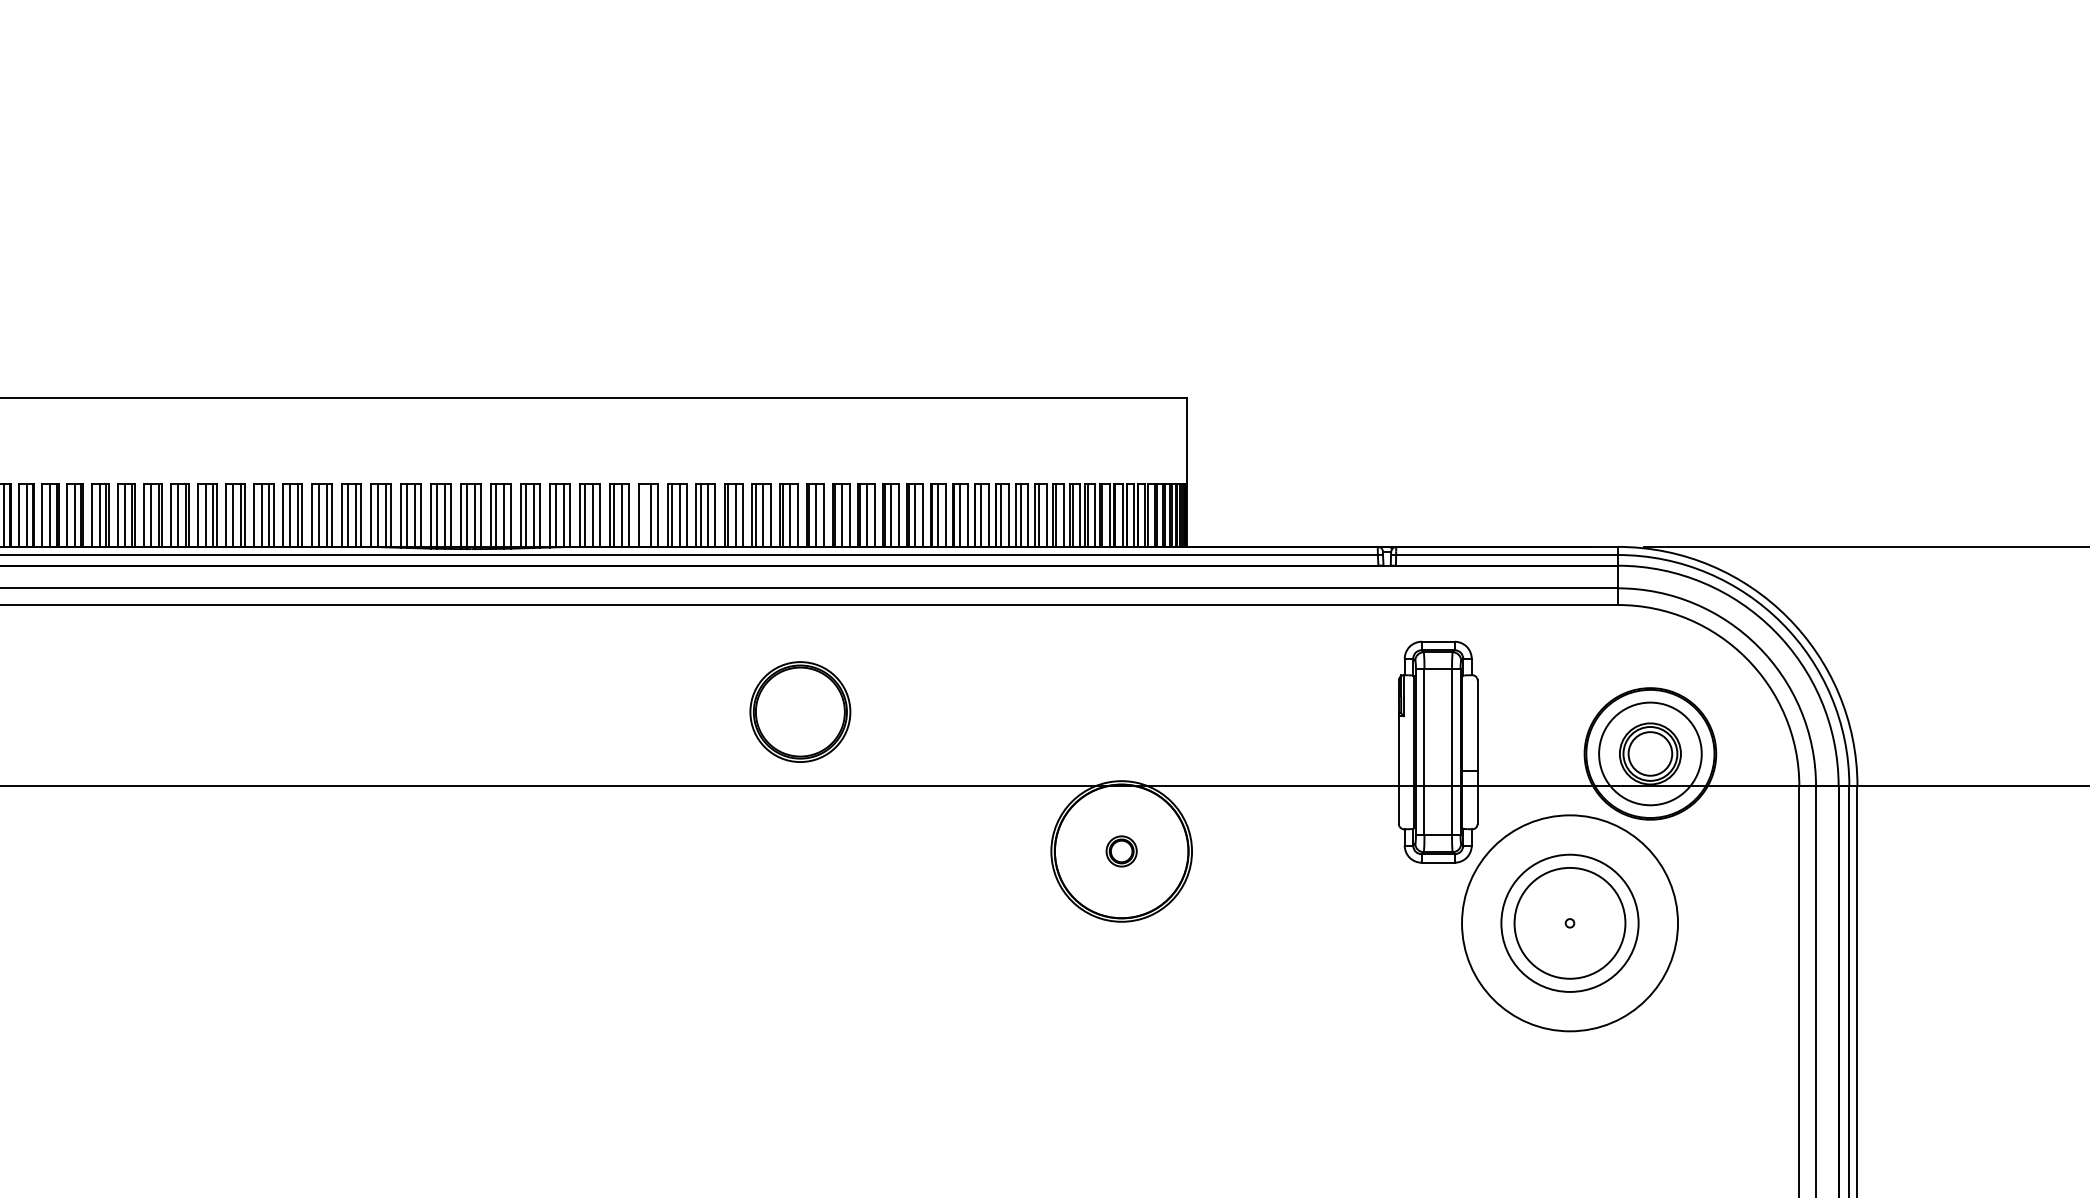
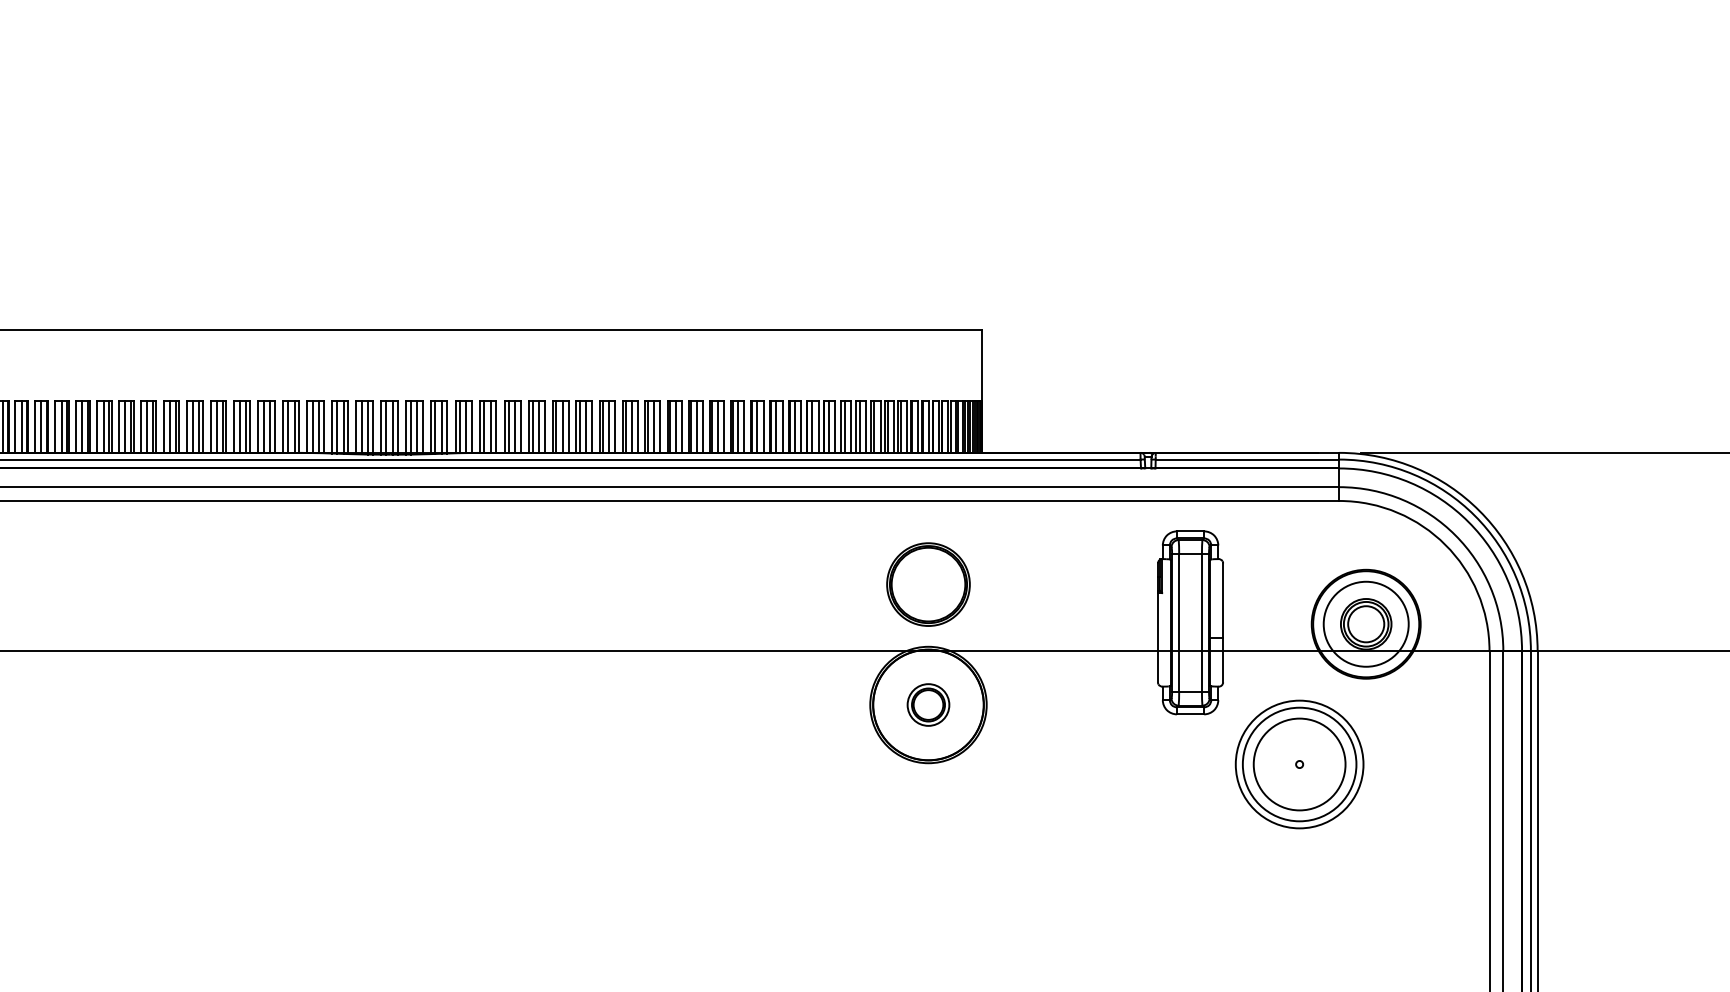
line: (643, 515) -> (532, 426), added
part: (800, 711) -> (928, 584), moved
part: (1121, 850) -> (928, 704), size x1.67
circle: (1569, 923) -> (1299, 764), size x0.71

